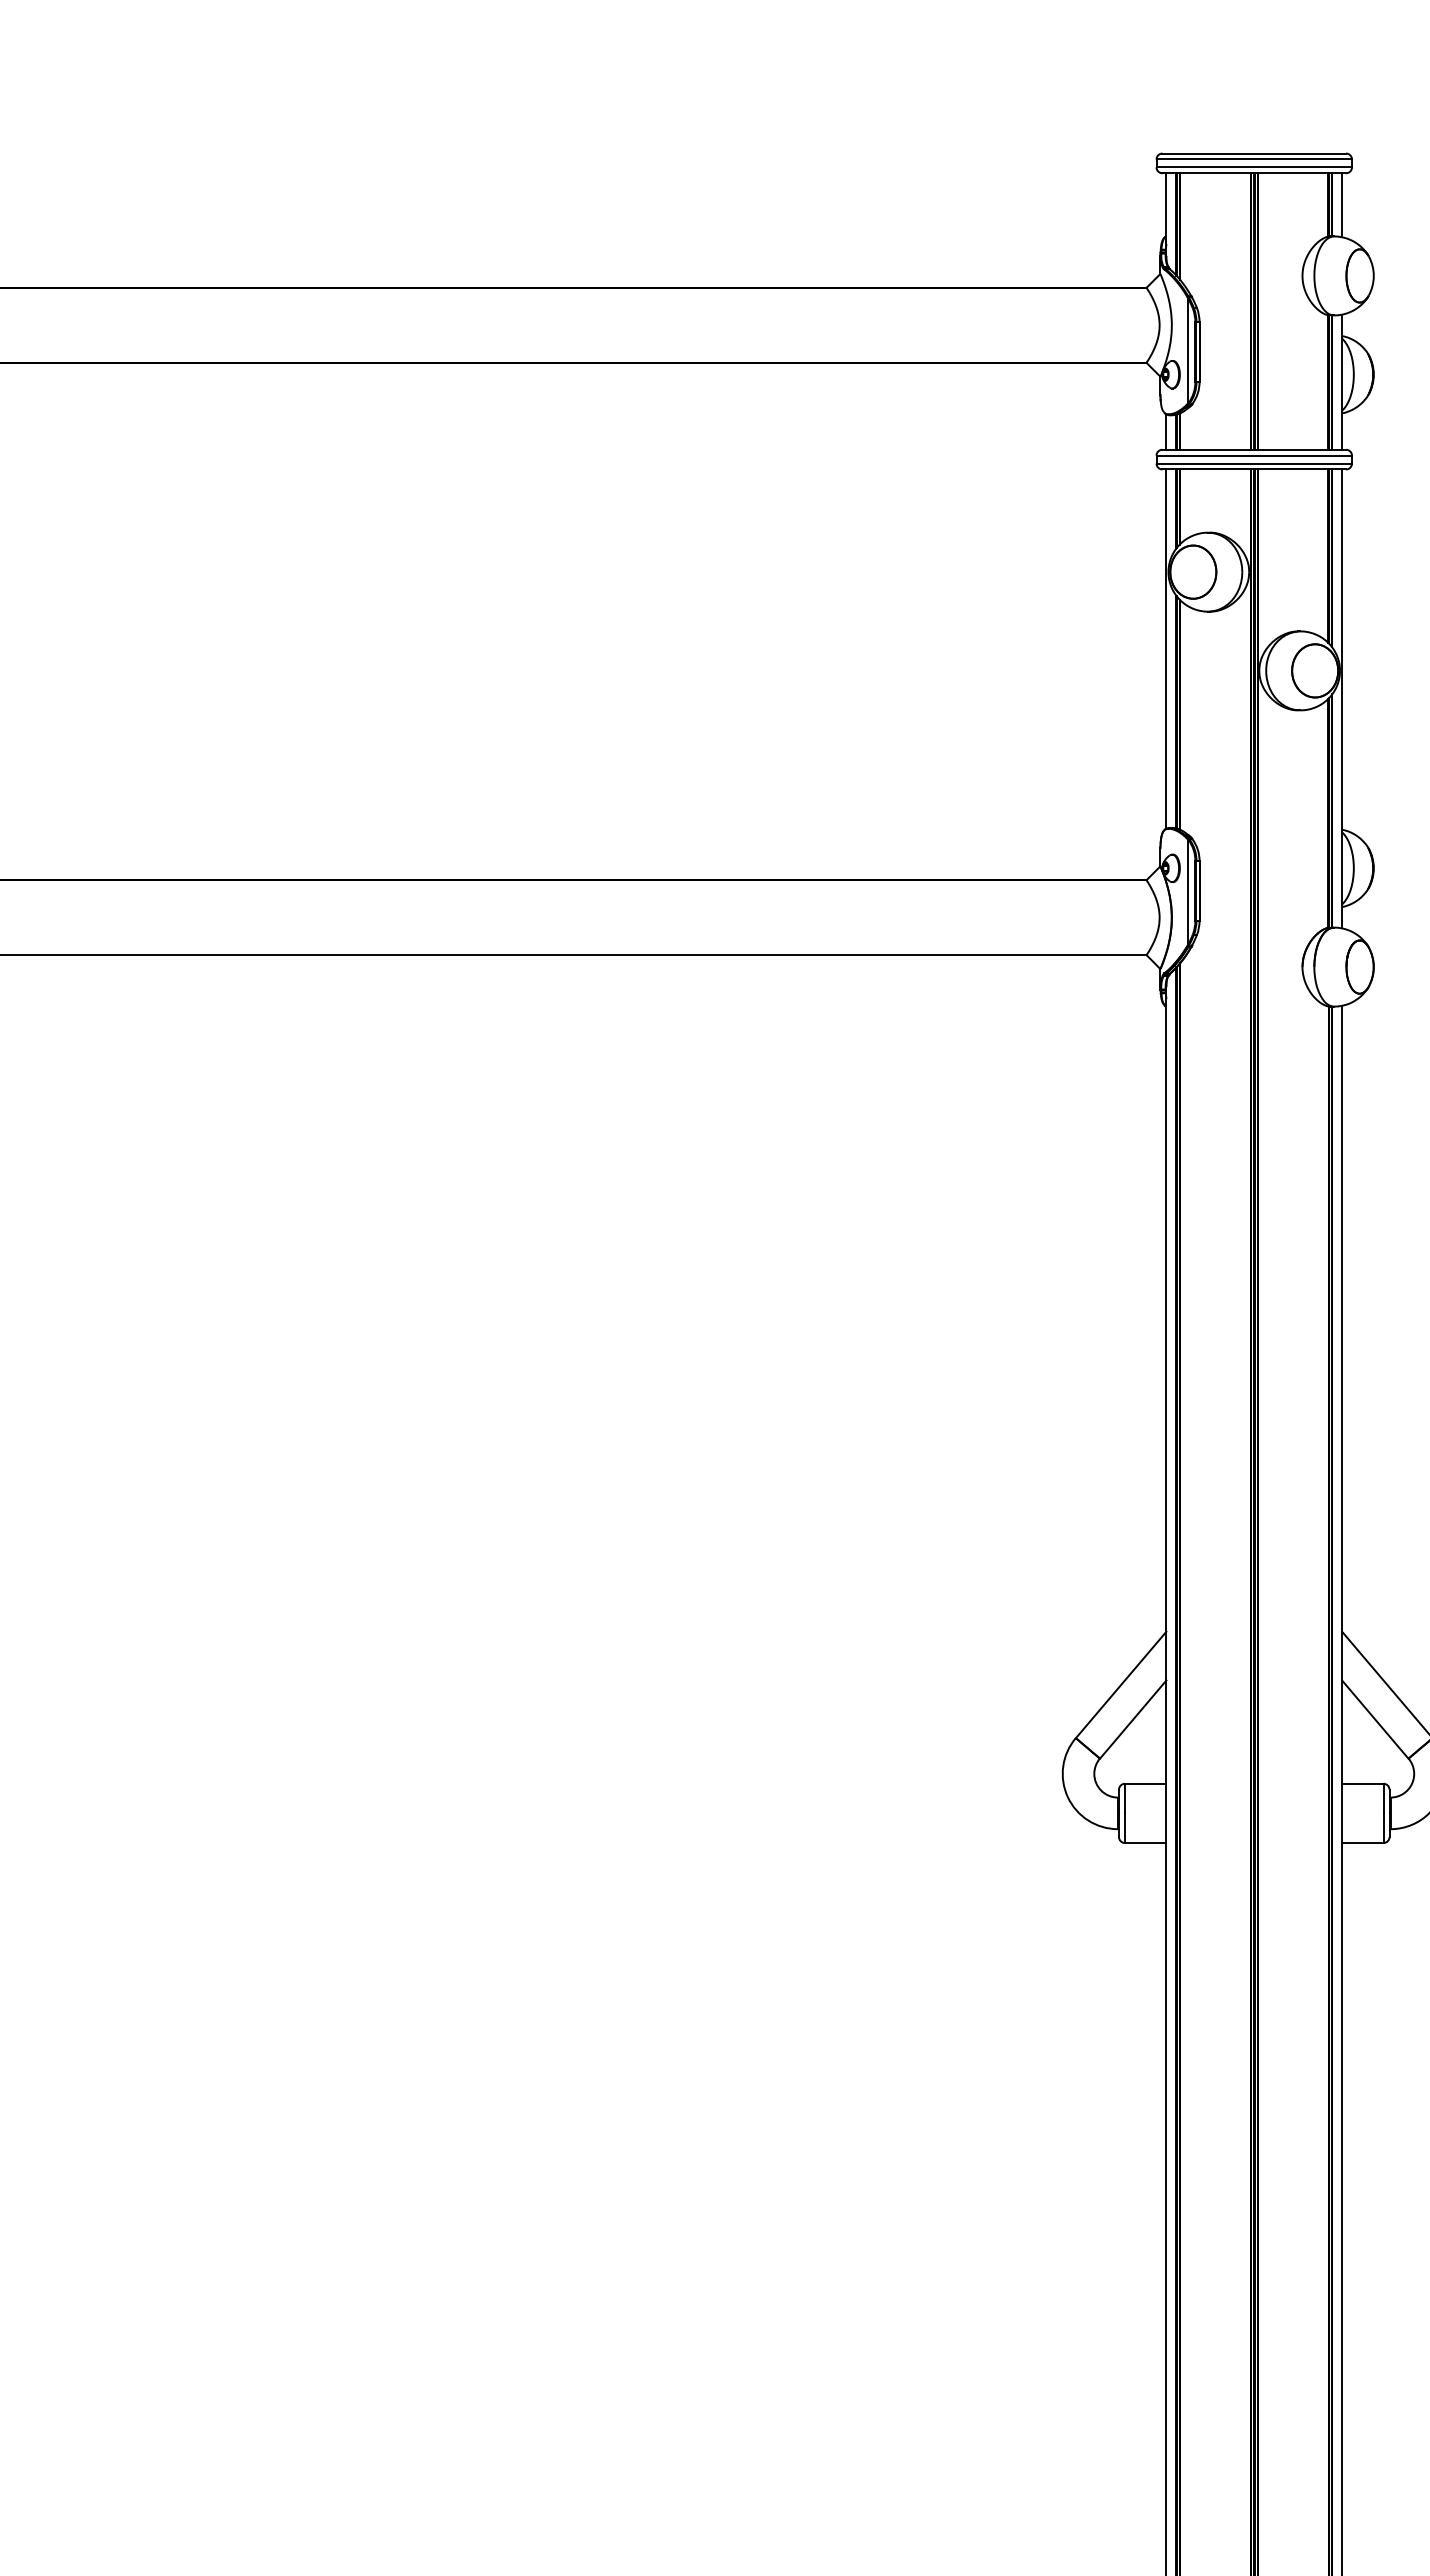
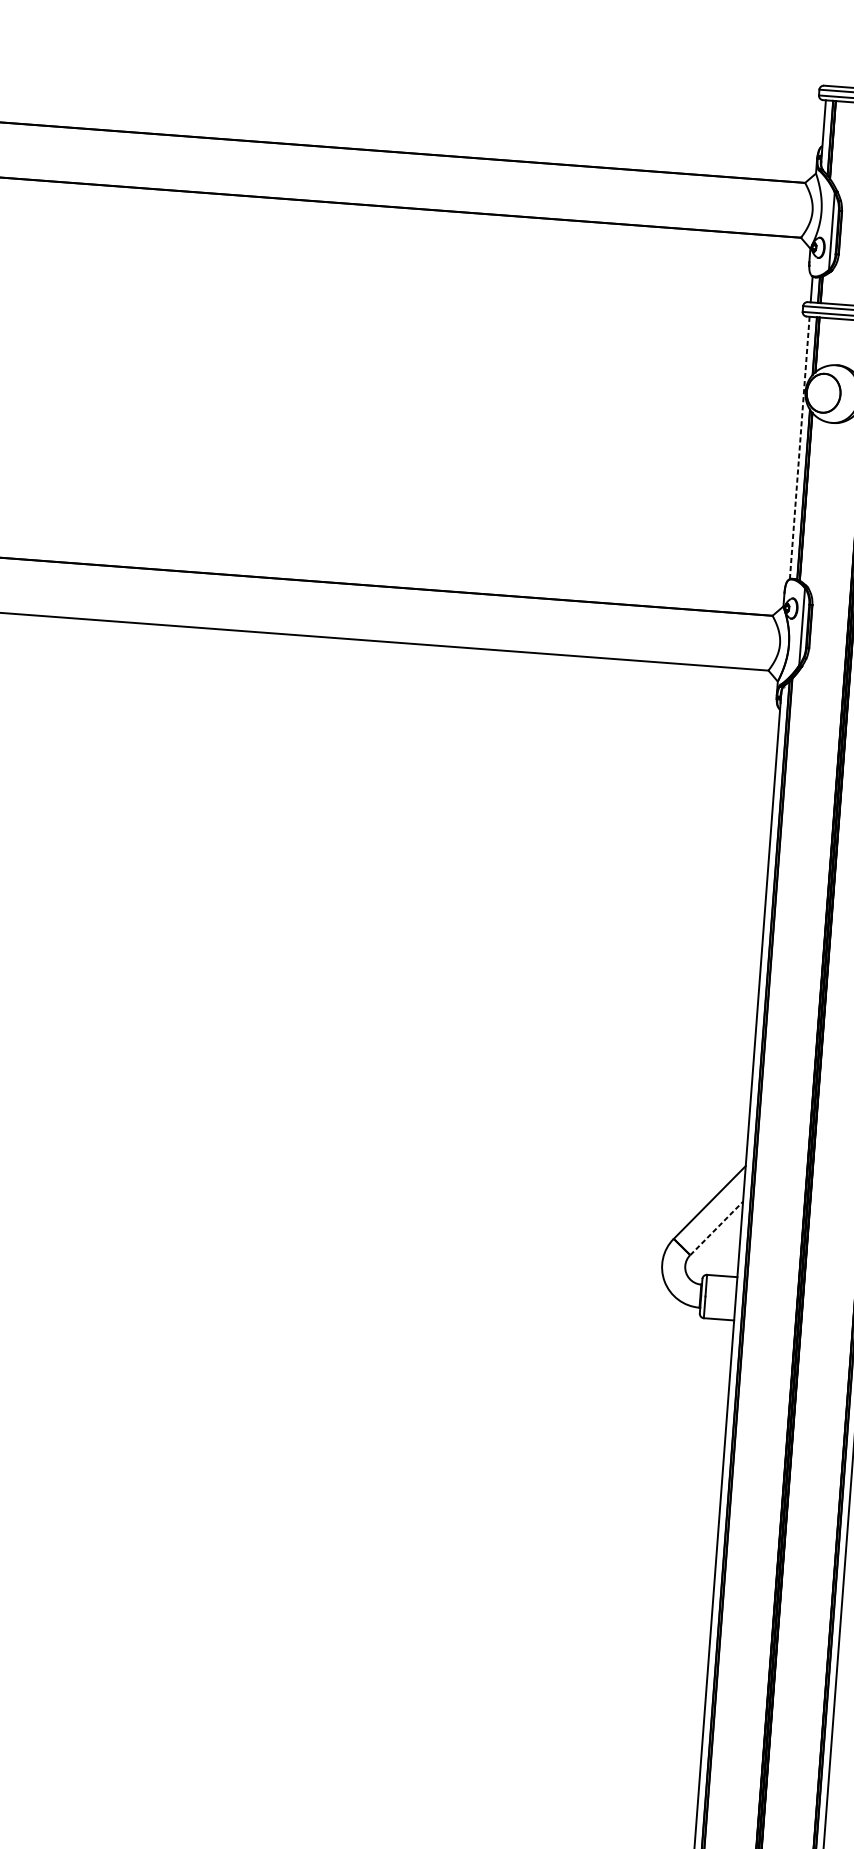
line: (1166, 649) -> (799, 448), solid -> dashed
line: (1133, 1719) -> (716, 1228), solid -> dashed

